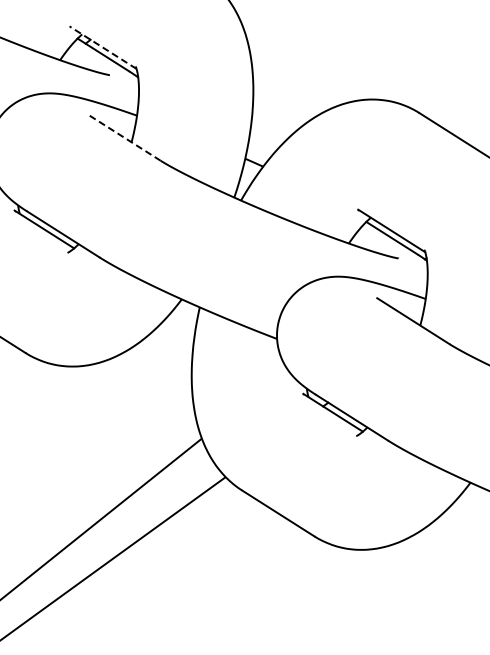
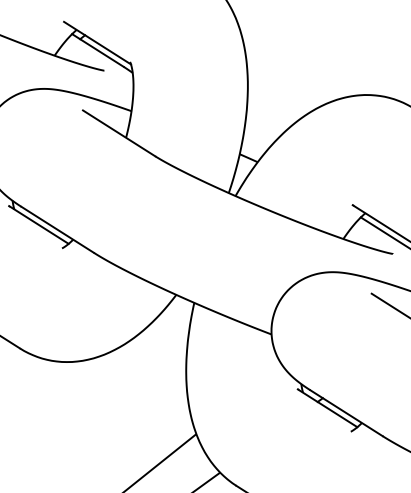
line: (103, 47) -> (98, 43), dashed -> solid
line: (124, 137) -> (119, 133), dashed -> solid

